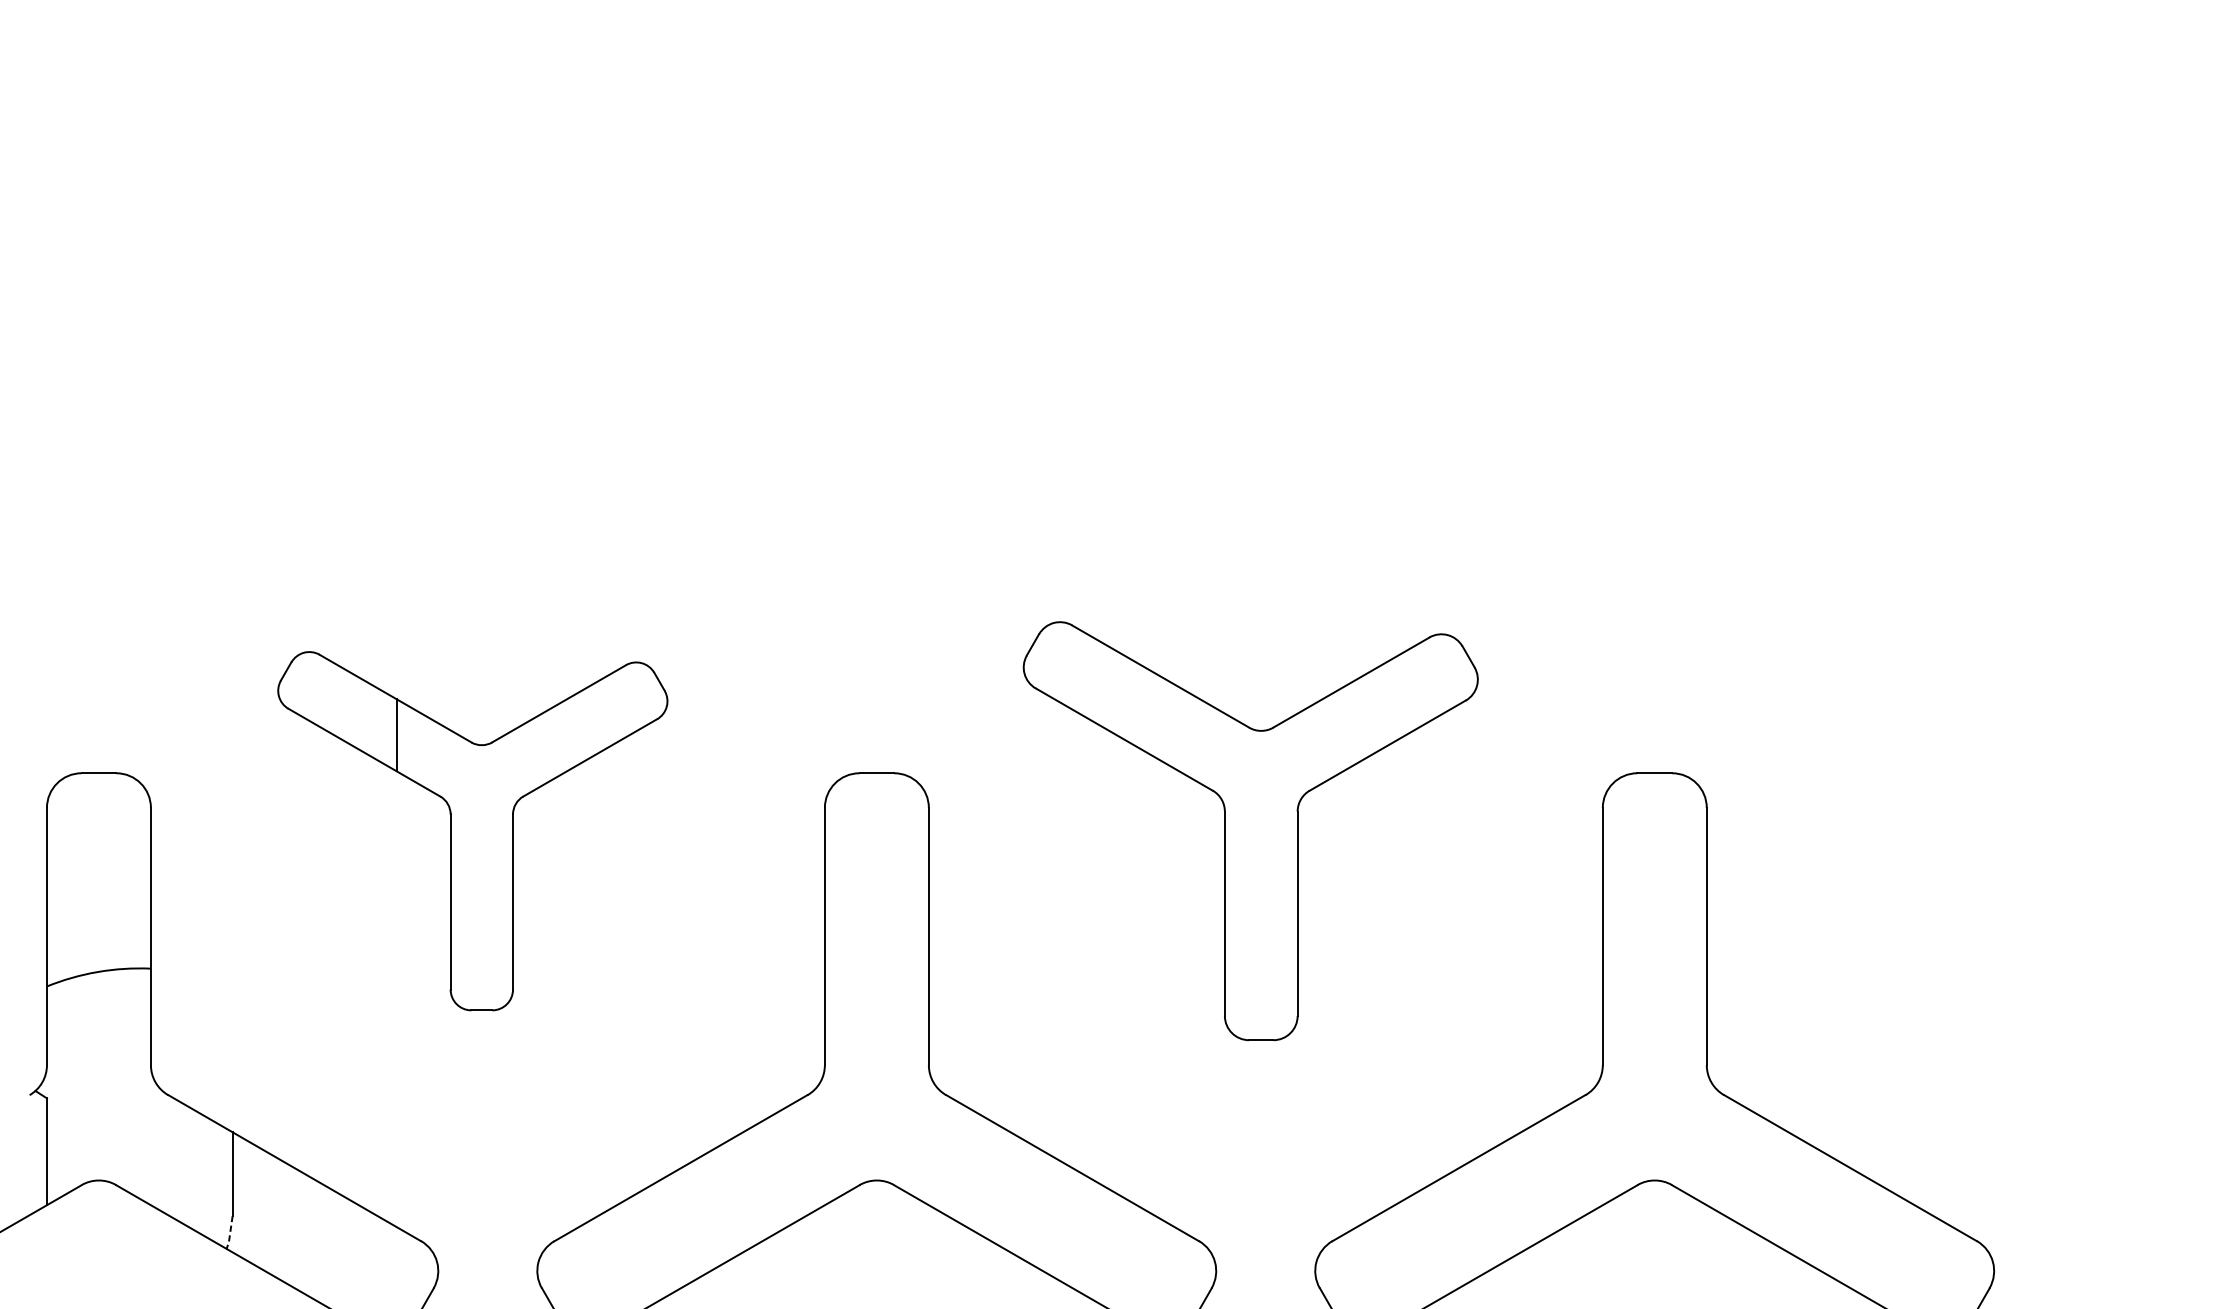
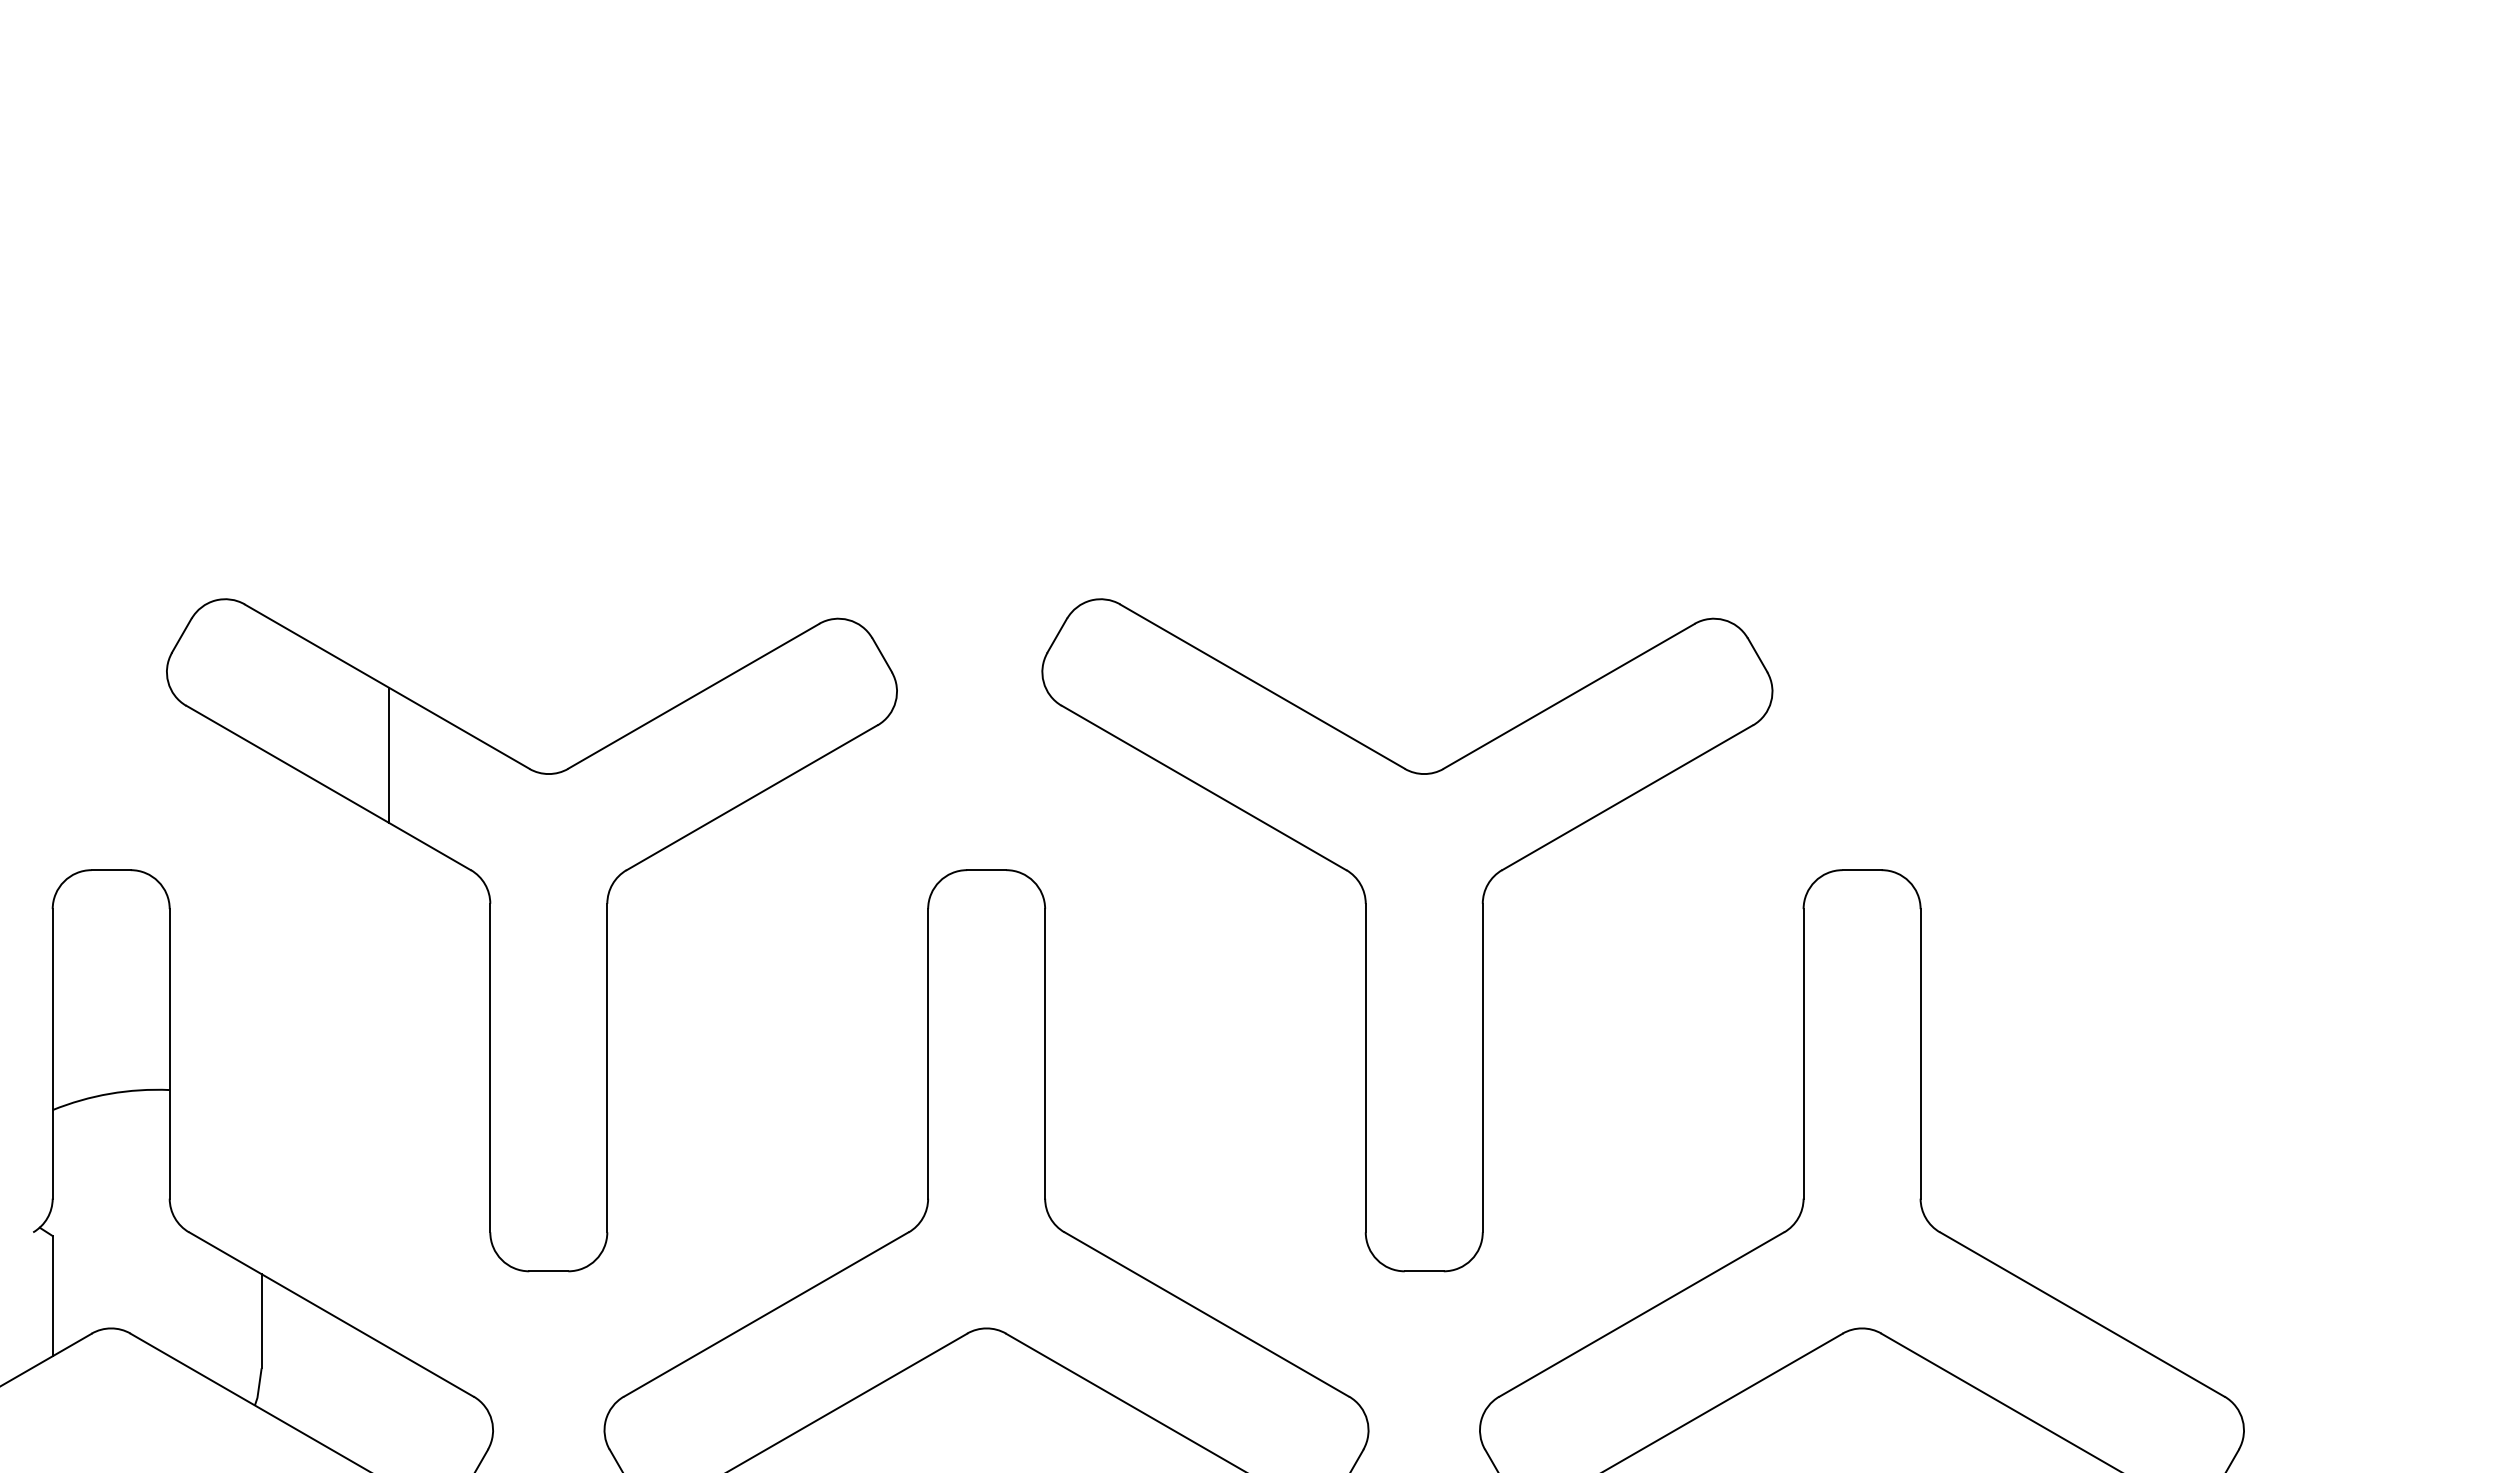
part: (472, 831) -> (531, 935), size x1.67
part: (1250, 831) -> (1407, 935), size x1.43
line: (229, 1233) -> (258, 1388), dashed -> solid

